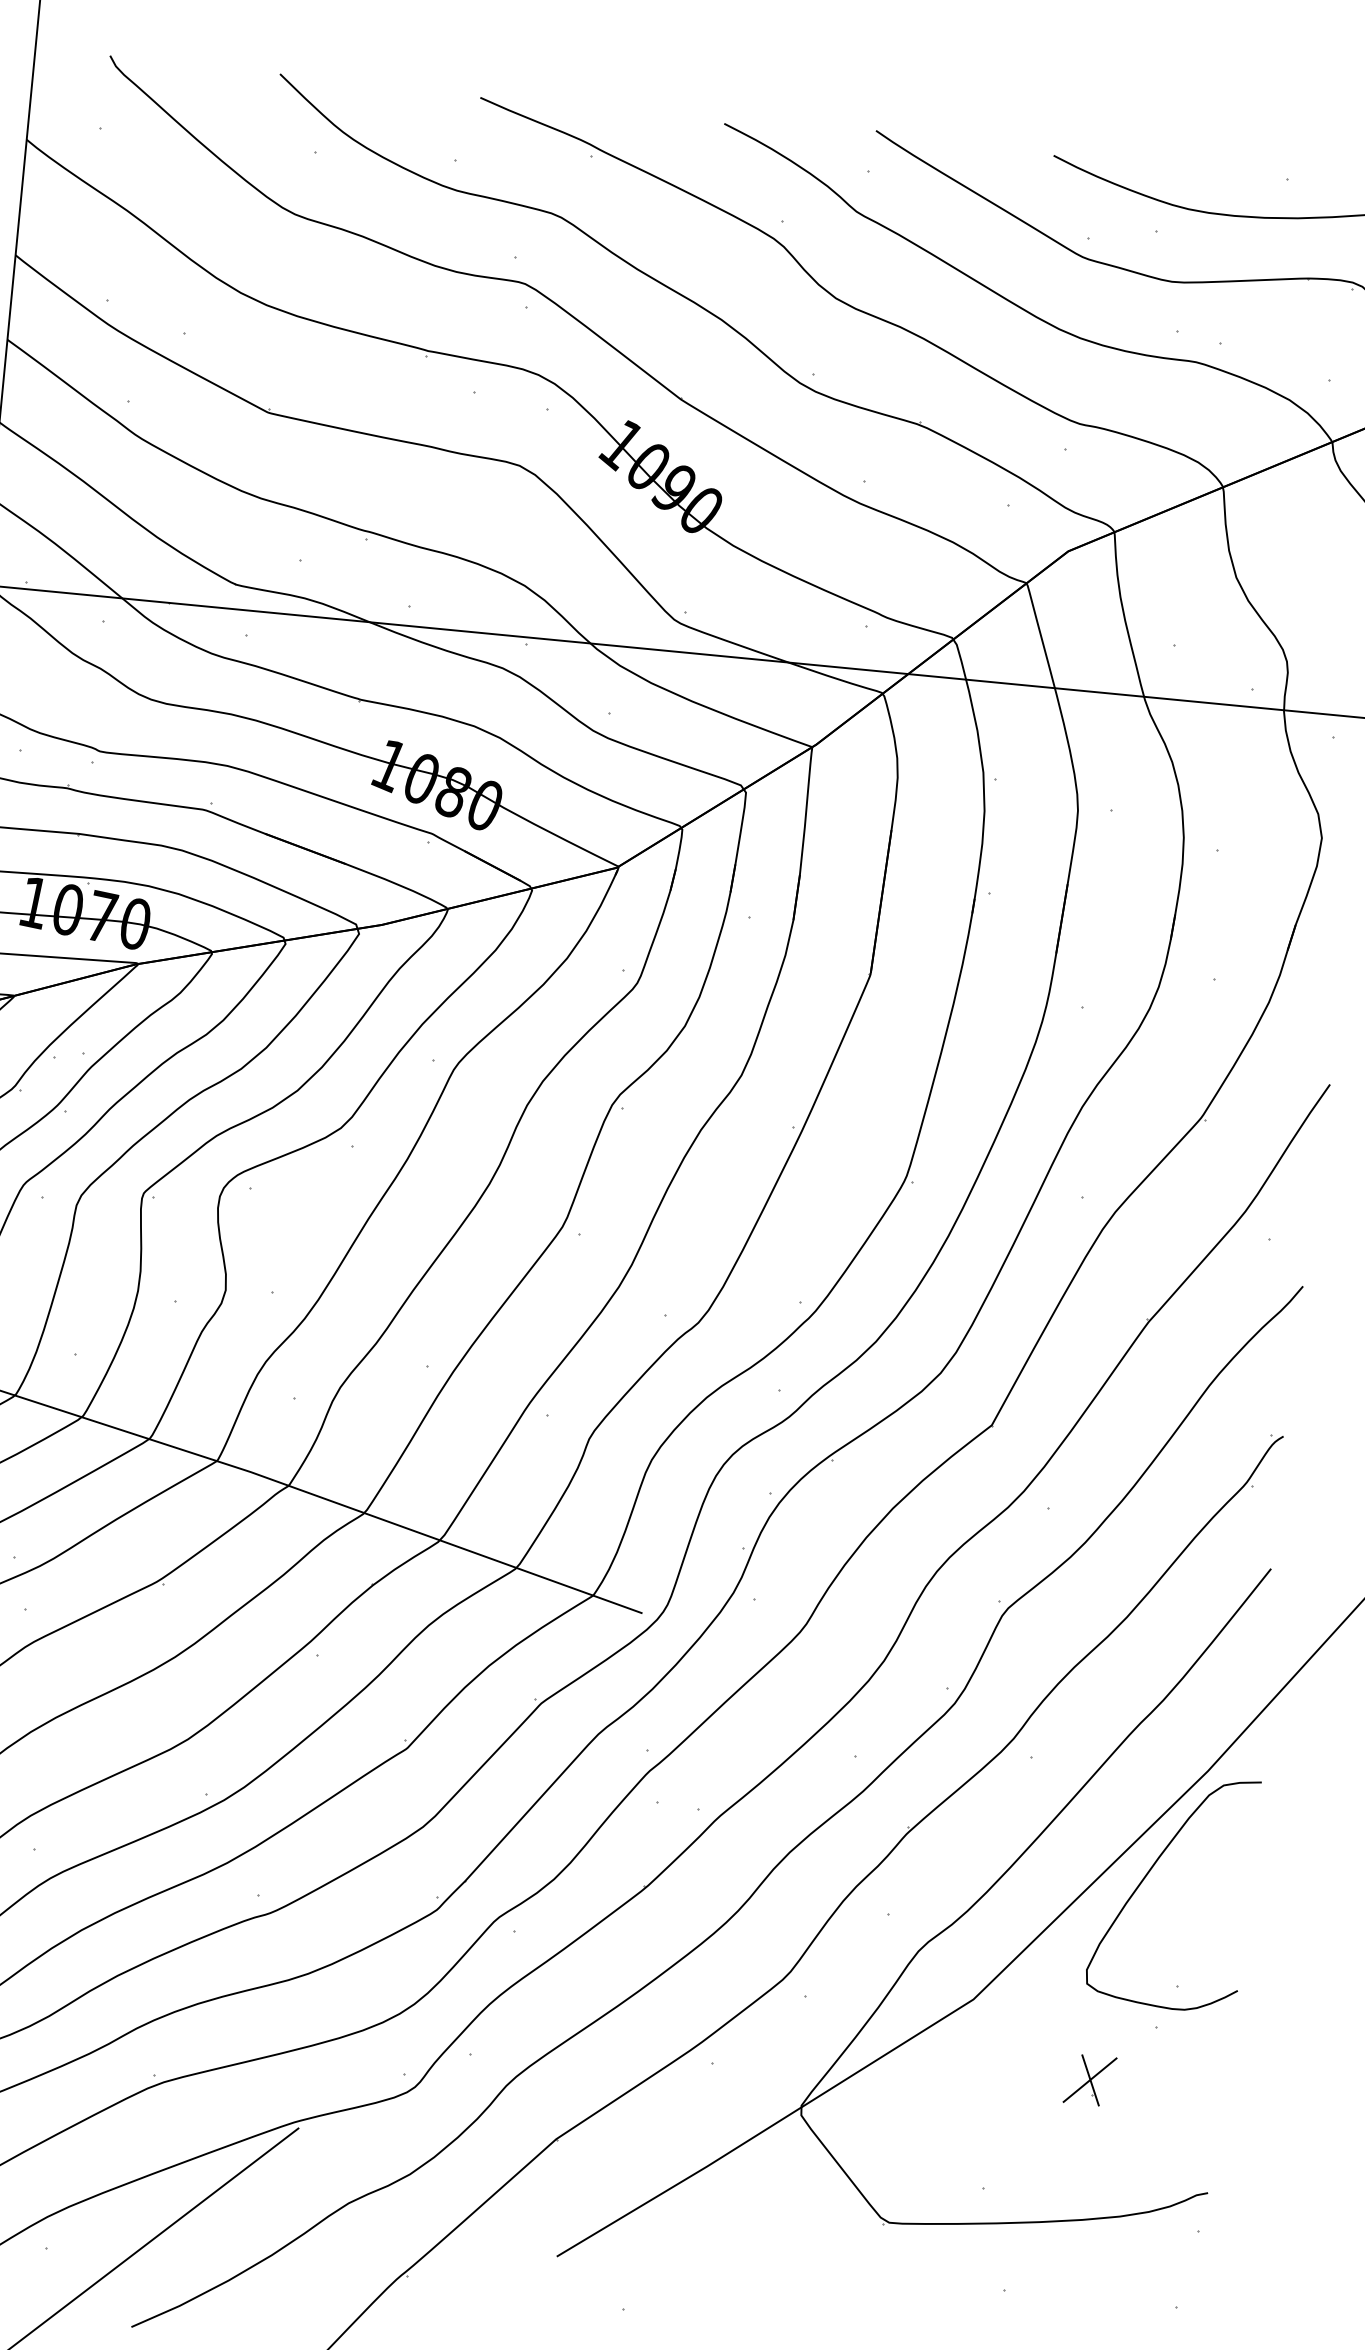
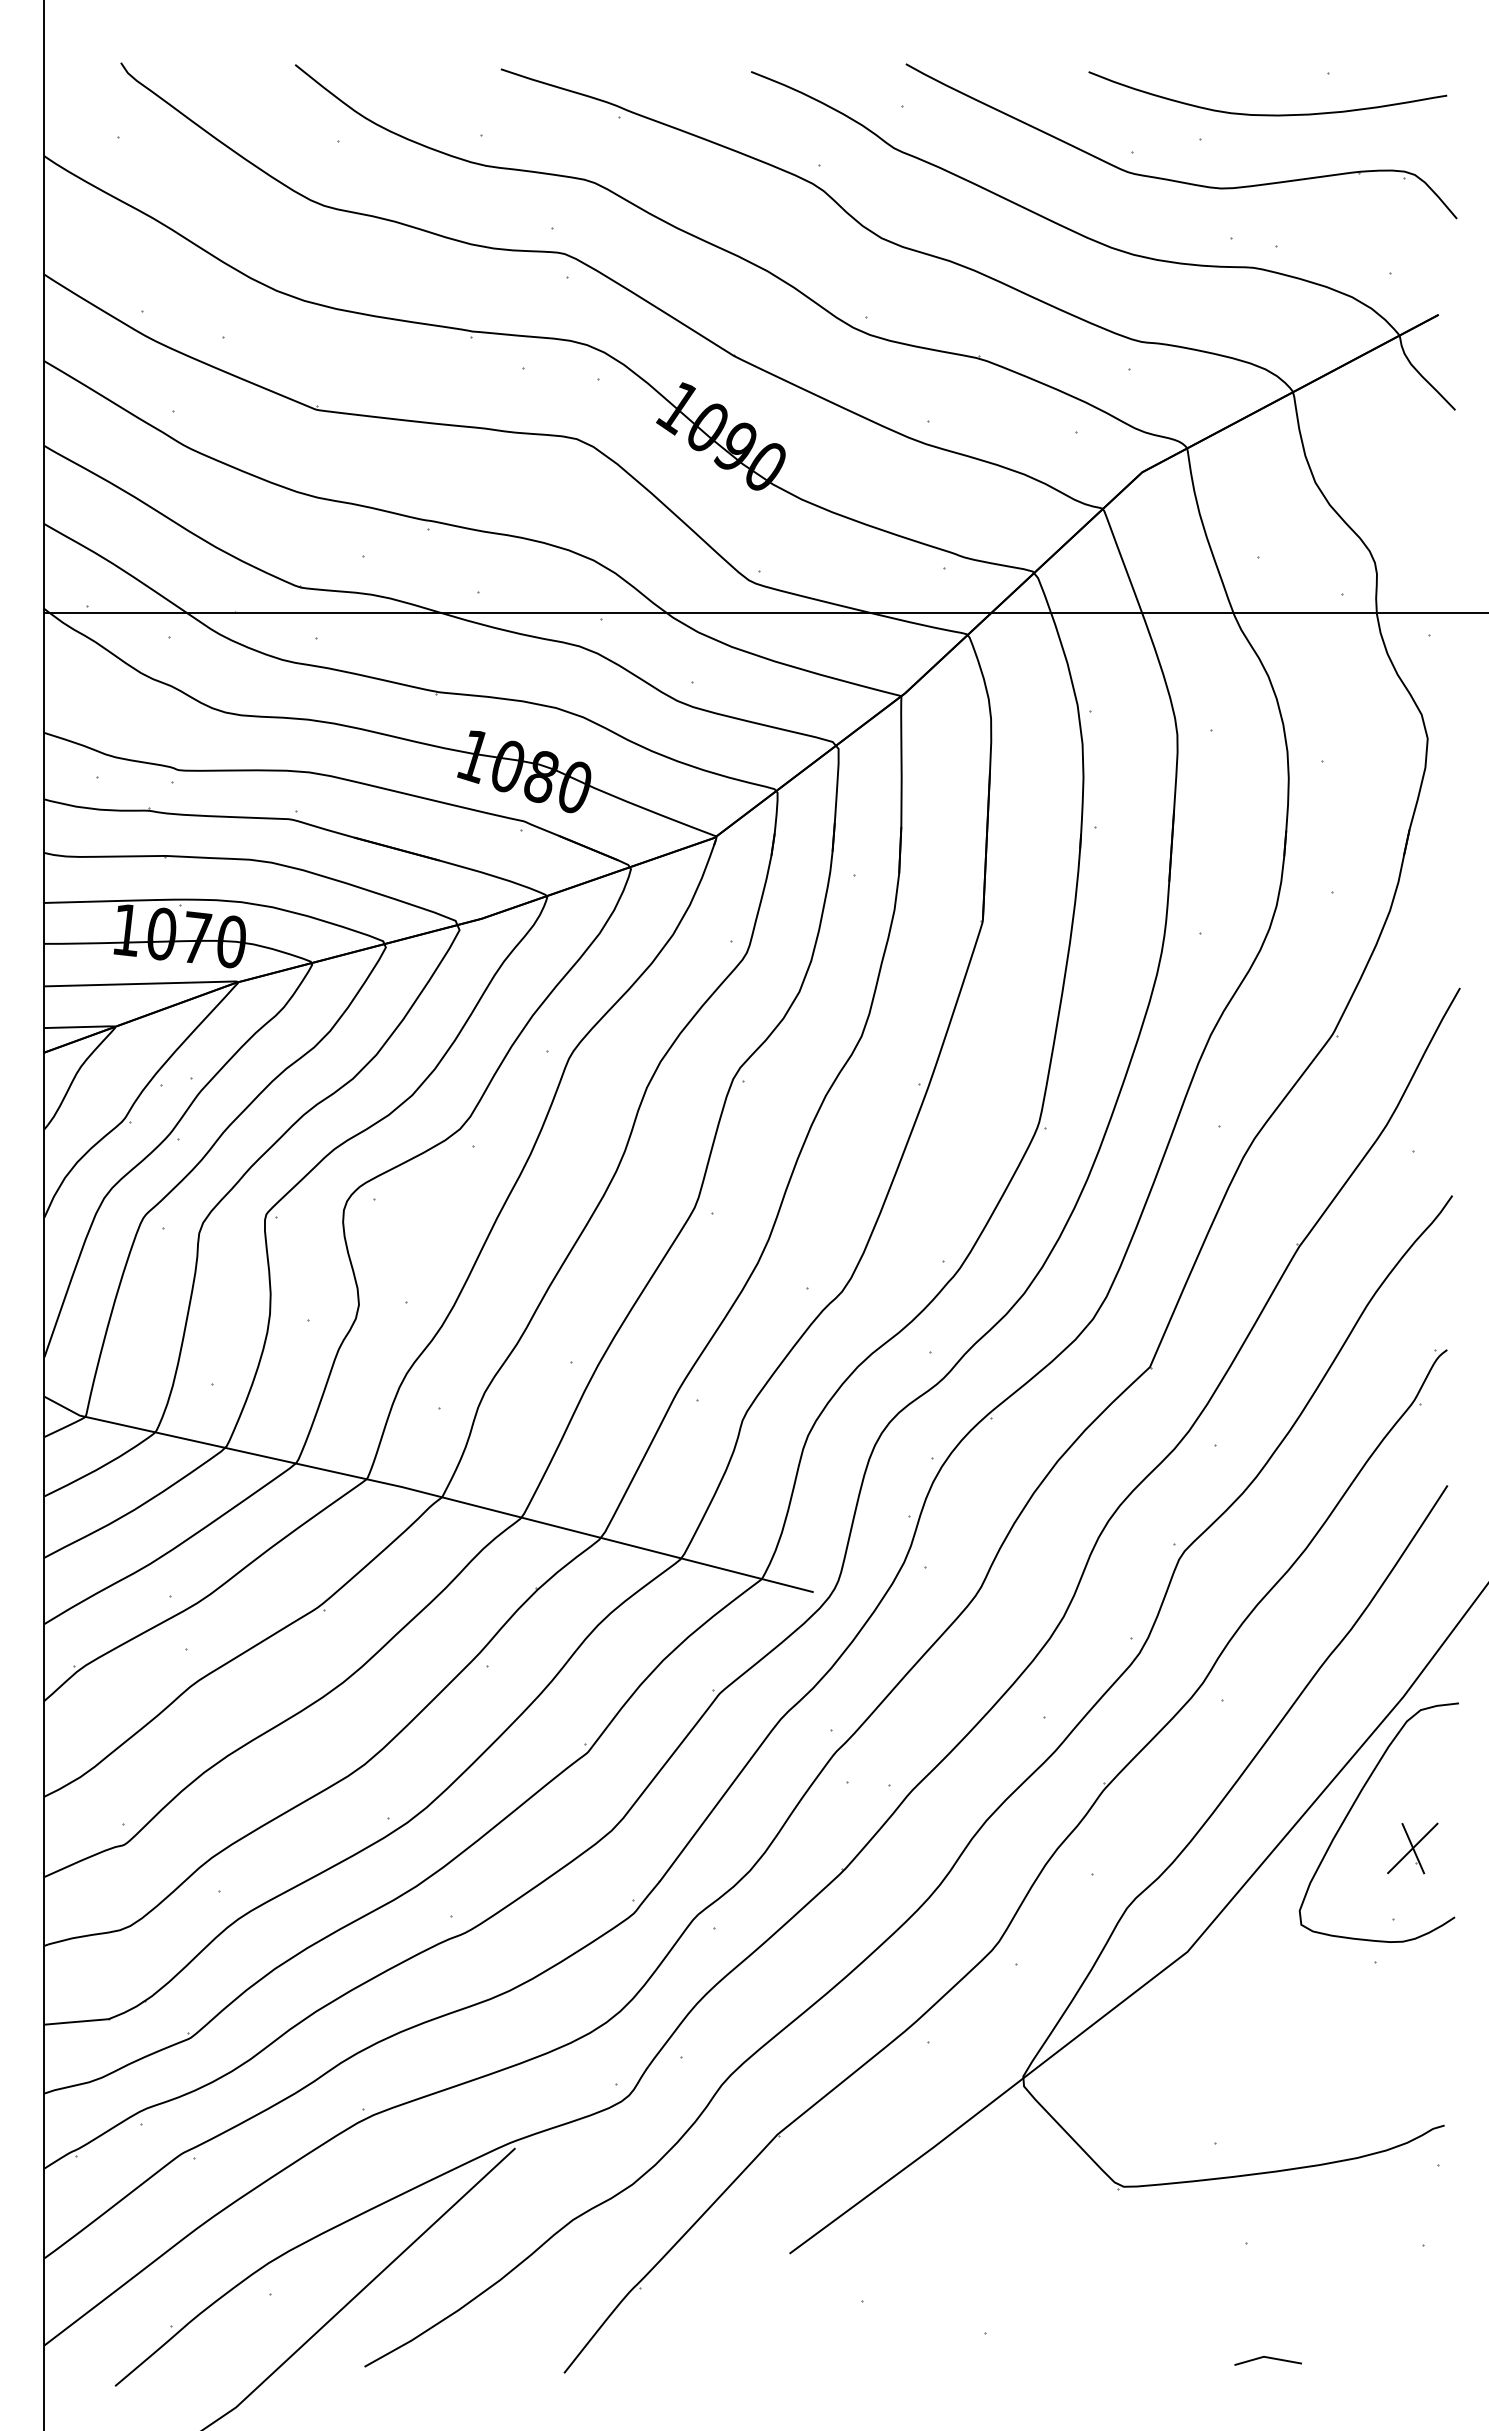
part: (1089, 2080) -> (1412, 1848), moved

